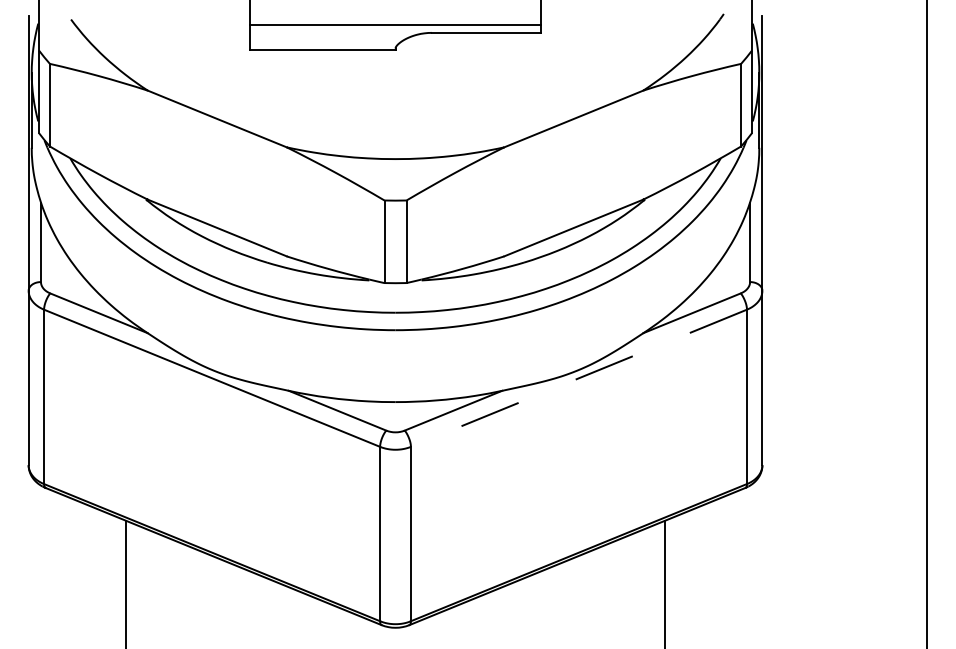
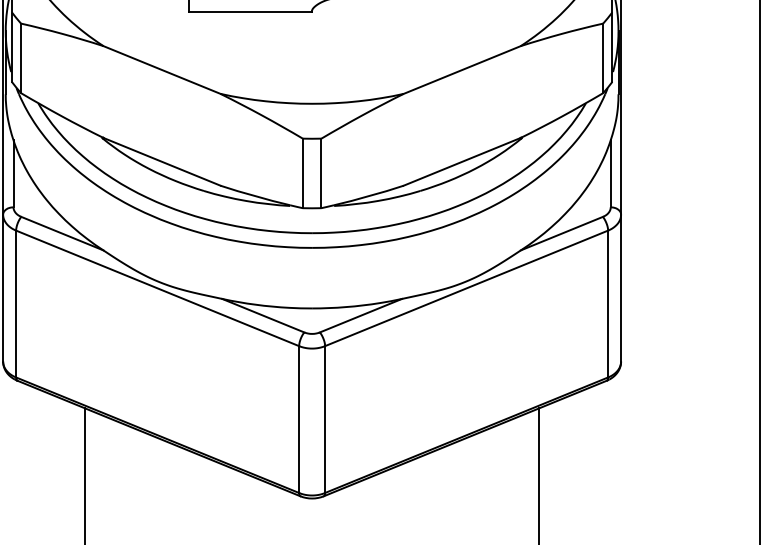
line: (578, 378) -> (466, 288), dashed -> solid

